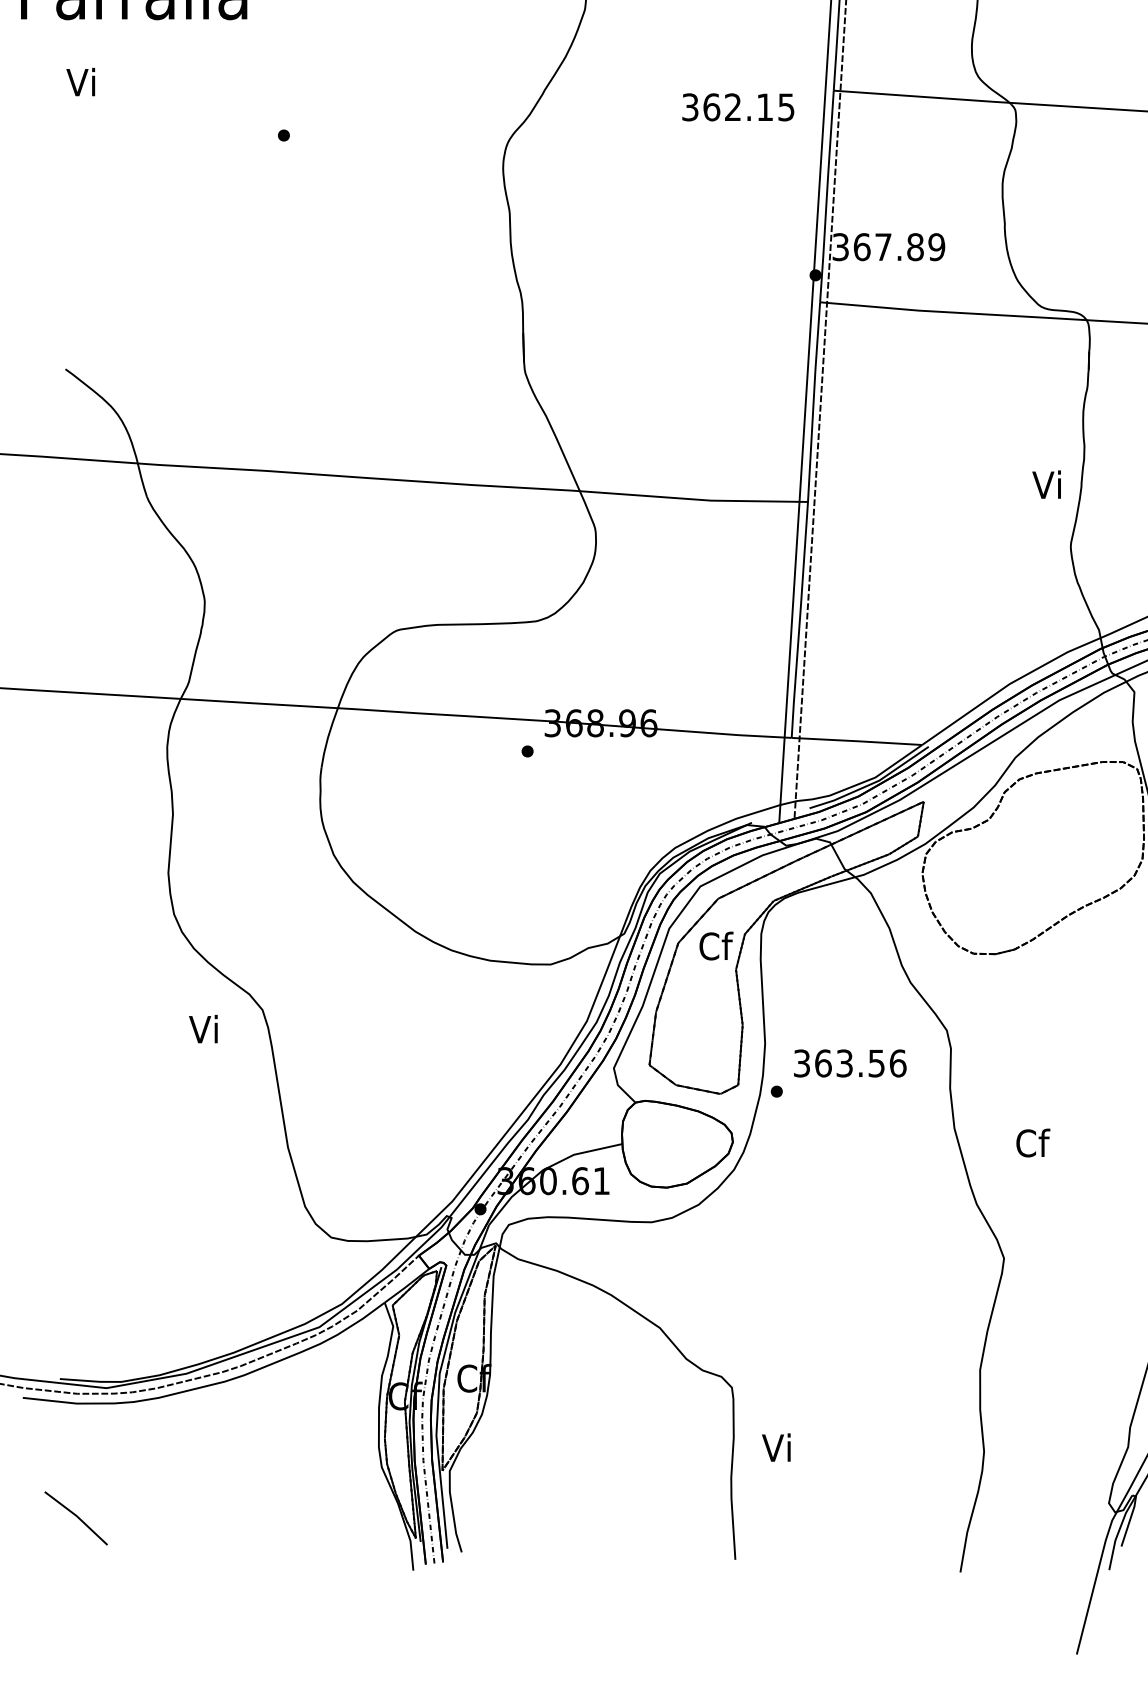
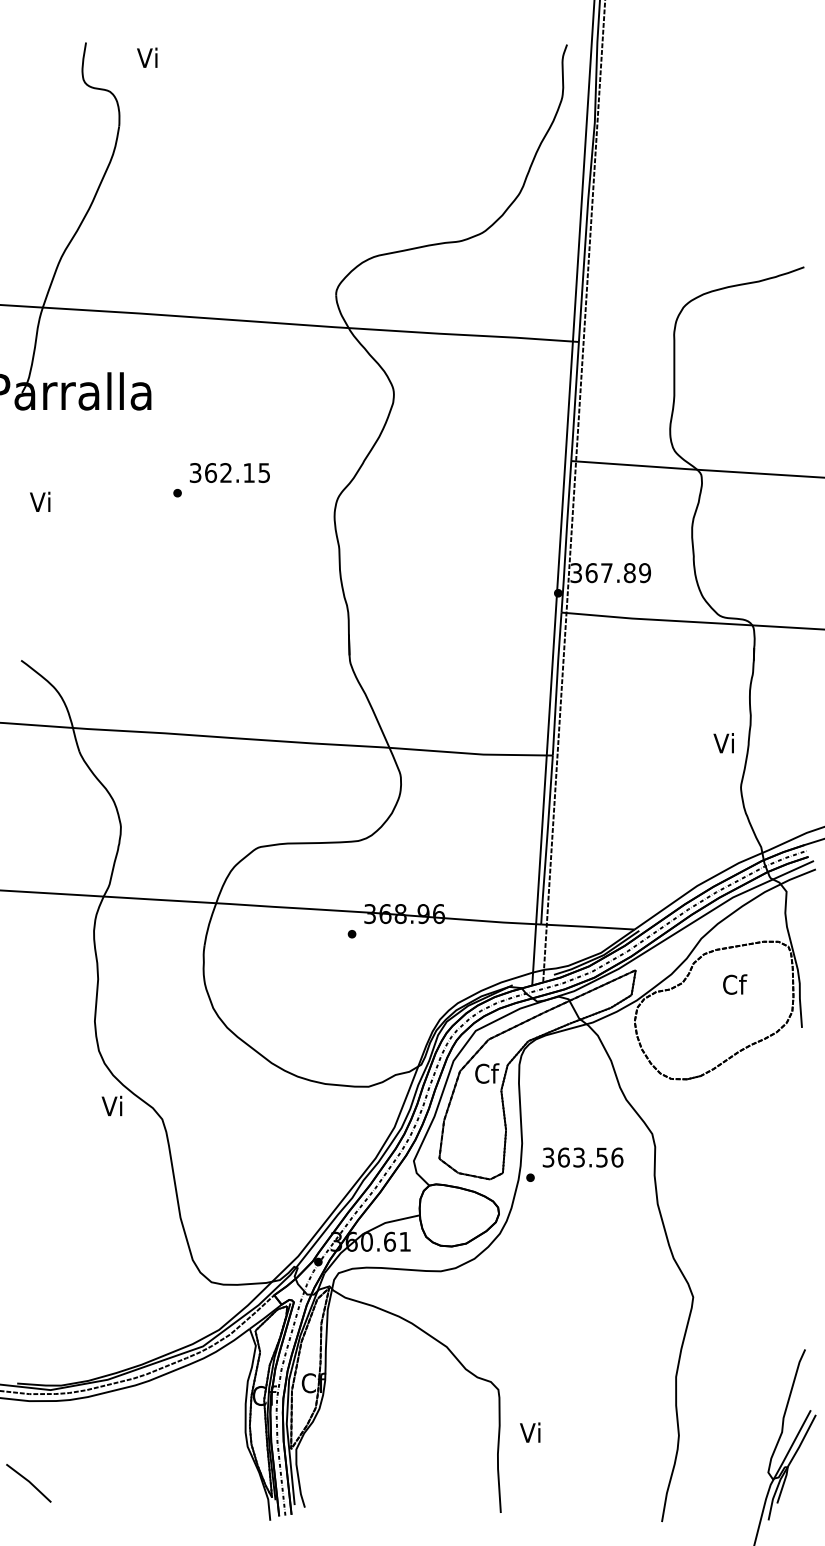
text: (81, 81) -> (40, 501), moved
text: (737, 106) -> (229, 472), moved
text: (202, 1028) -> (111, 1105), moved
text: (1033, 1142) -> (735, 984), moved

